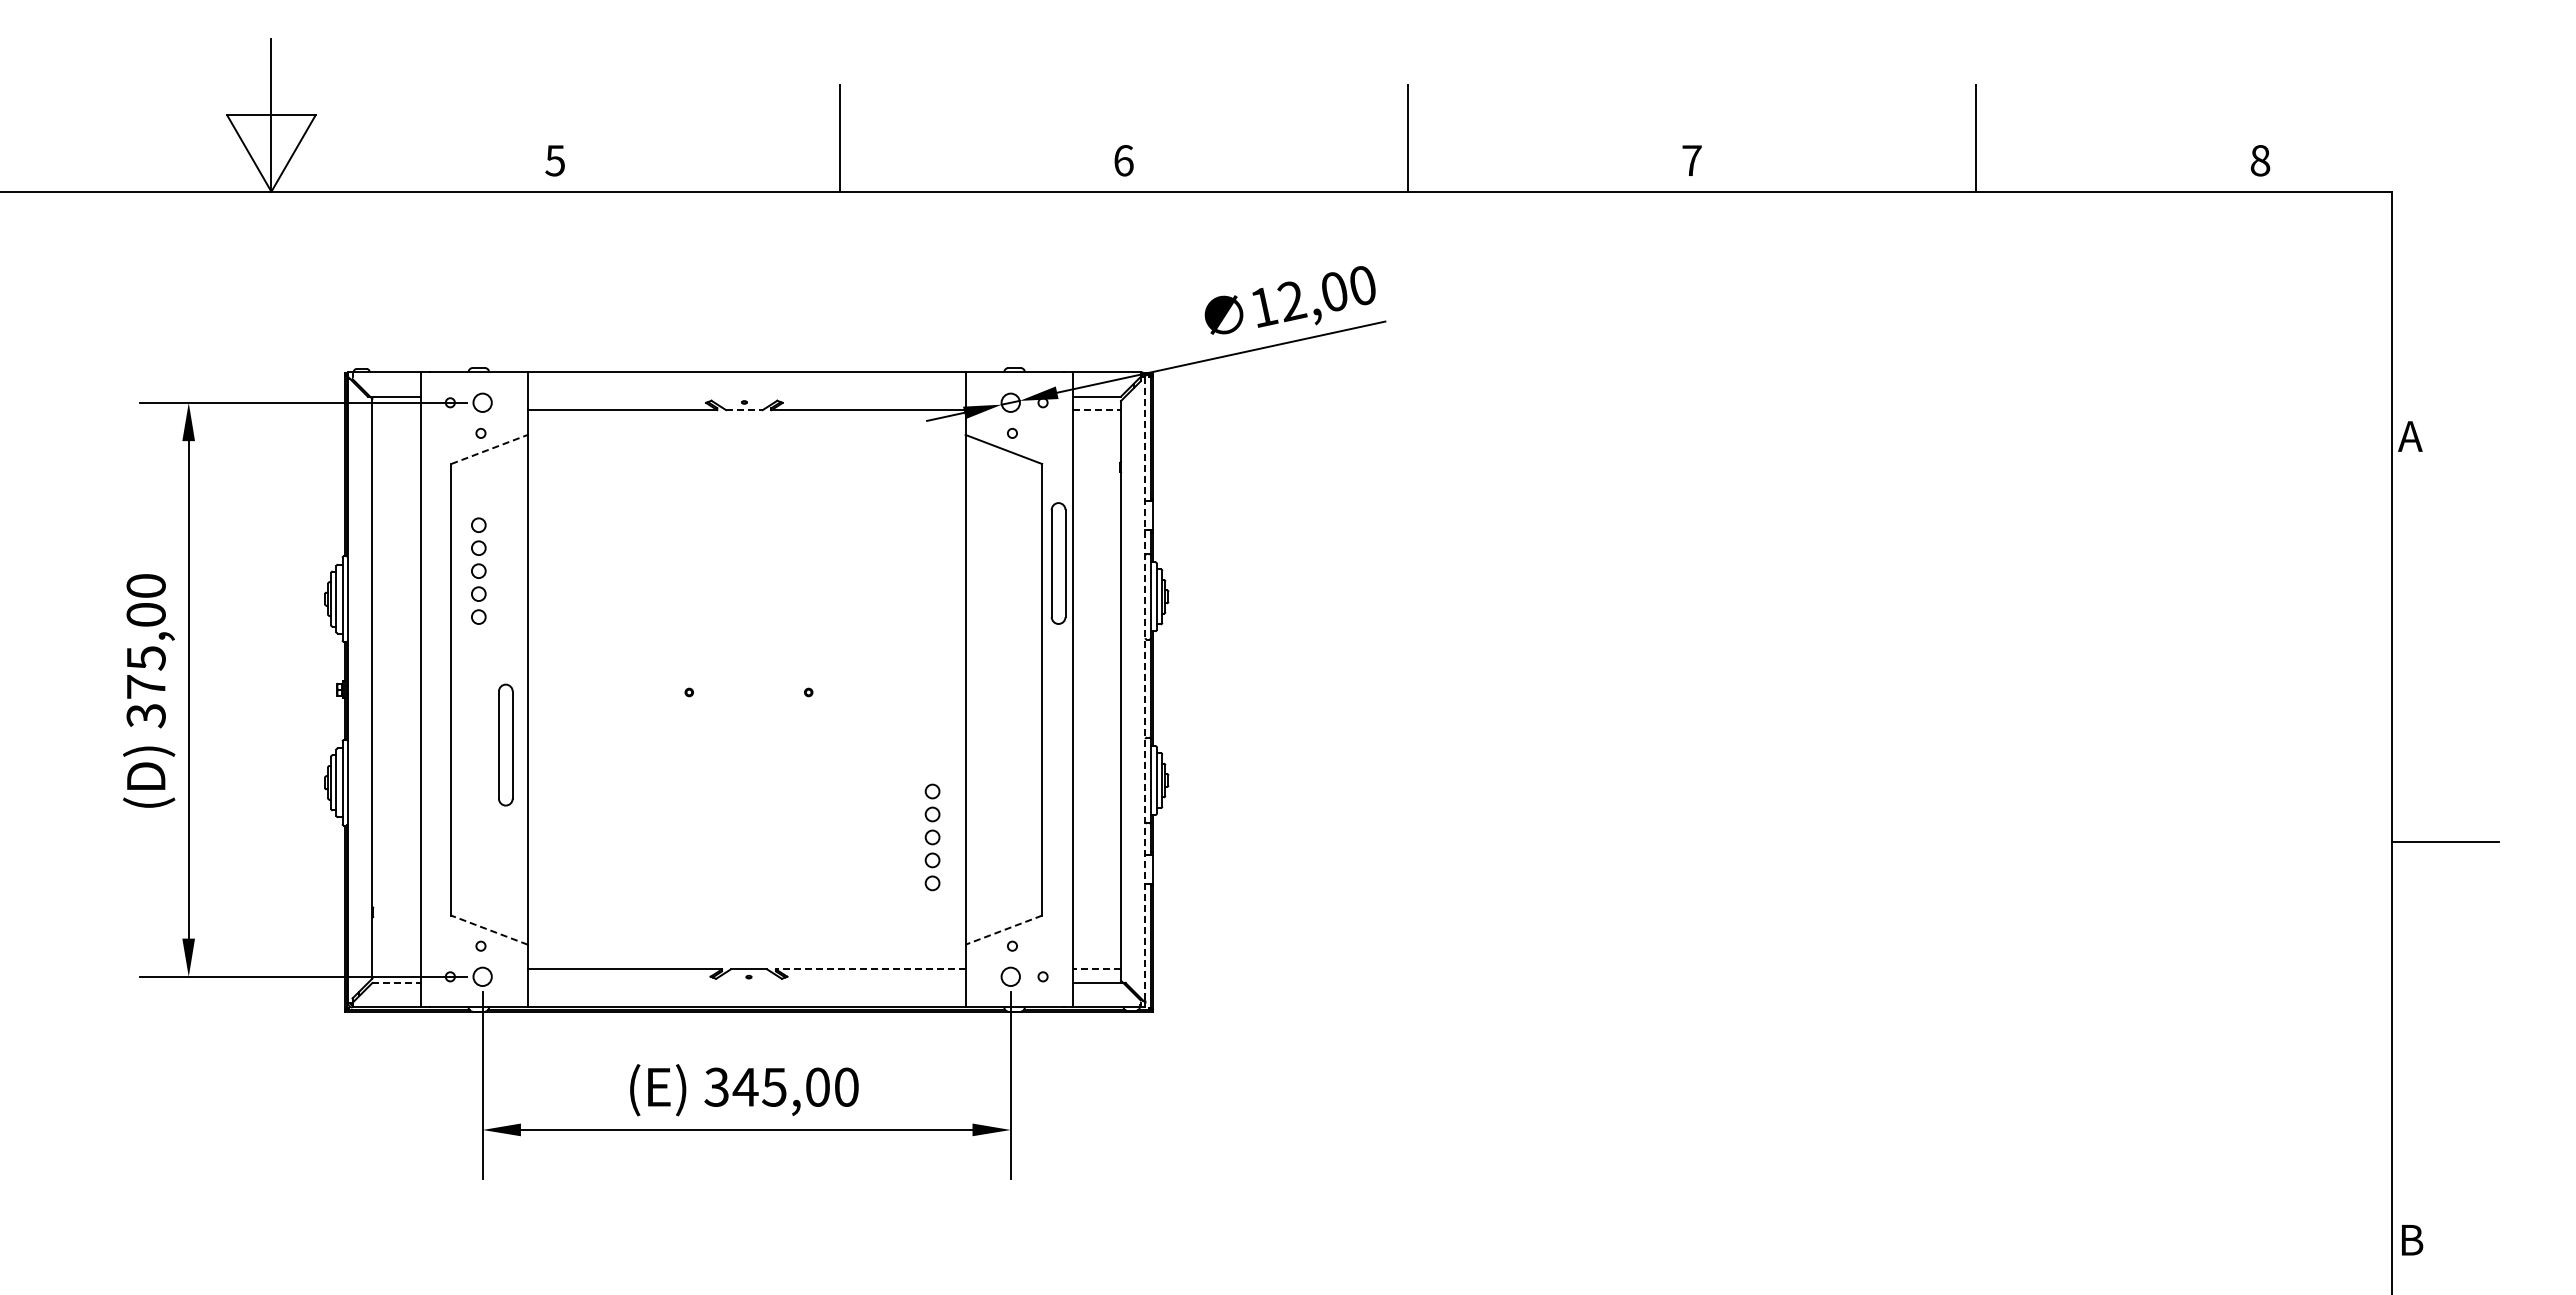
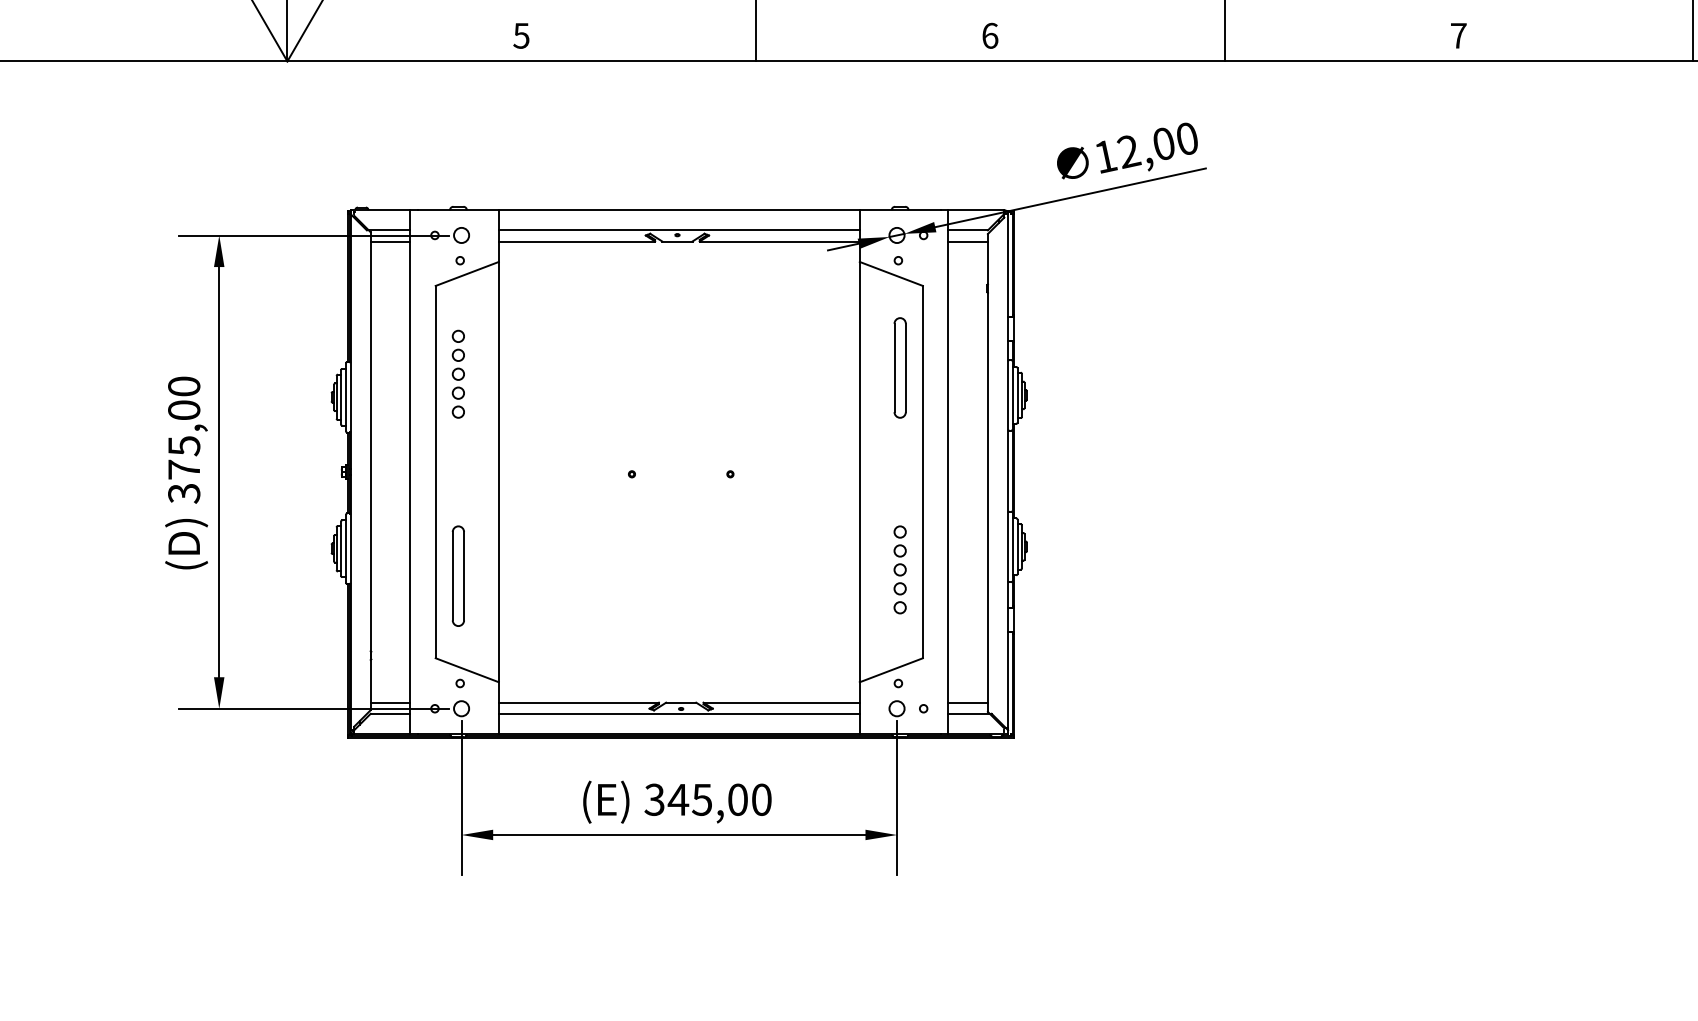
line: (746, 396) -> (679, 230), added
line: (396, 410) -> (390, 241), added
line: (744, 410) -> (677, 241), dashed -> solid
line: (1097, 410) -> (968, 241), dashed -> solid
line: (489, 449) -> (467, 273), dashed -> solid
part: (1058, 563) -> (900, 367), moved
line: (1145, 688) -> (1008, 471), dashed -> solid
part: (505, 744) -> (458, 575), moved
part: (932, 837) -> (900, 569), moved
line: (489, 930) -> (467, 670), dashed -> solid
line: (1003, 930) -> (891, 670), dashed -> solid
line: (396, 969) -> (390, 702), added
line: (870, 969) -> (781, 702), dashed -> solid
line: (1096, 969) -> (967, 702), dashed -> solid
line: (397, 982) -> (391, 713), dashed -> solid
line: (746, 982) -> (679, 713), added

